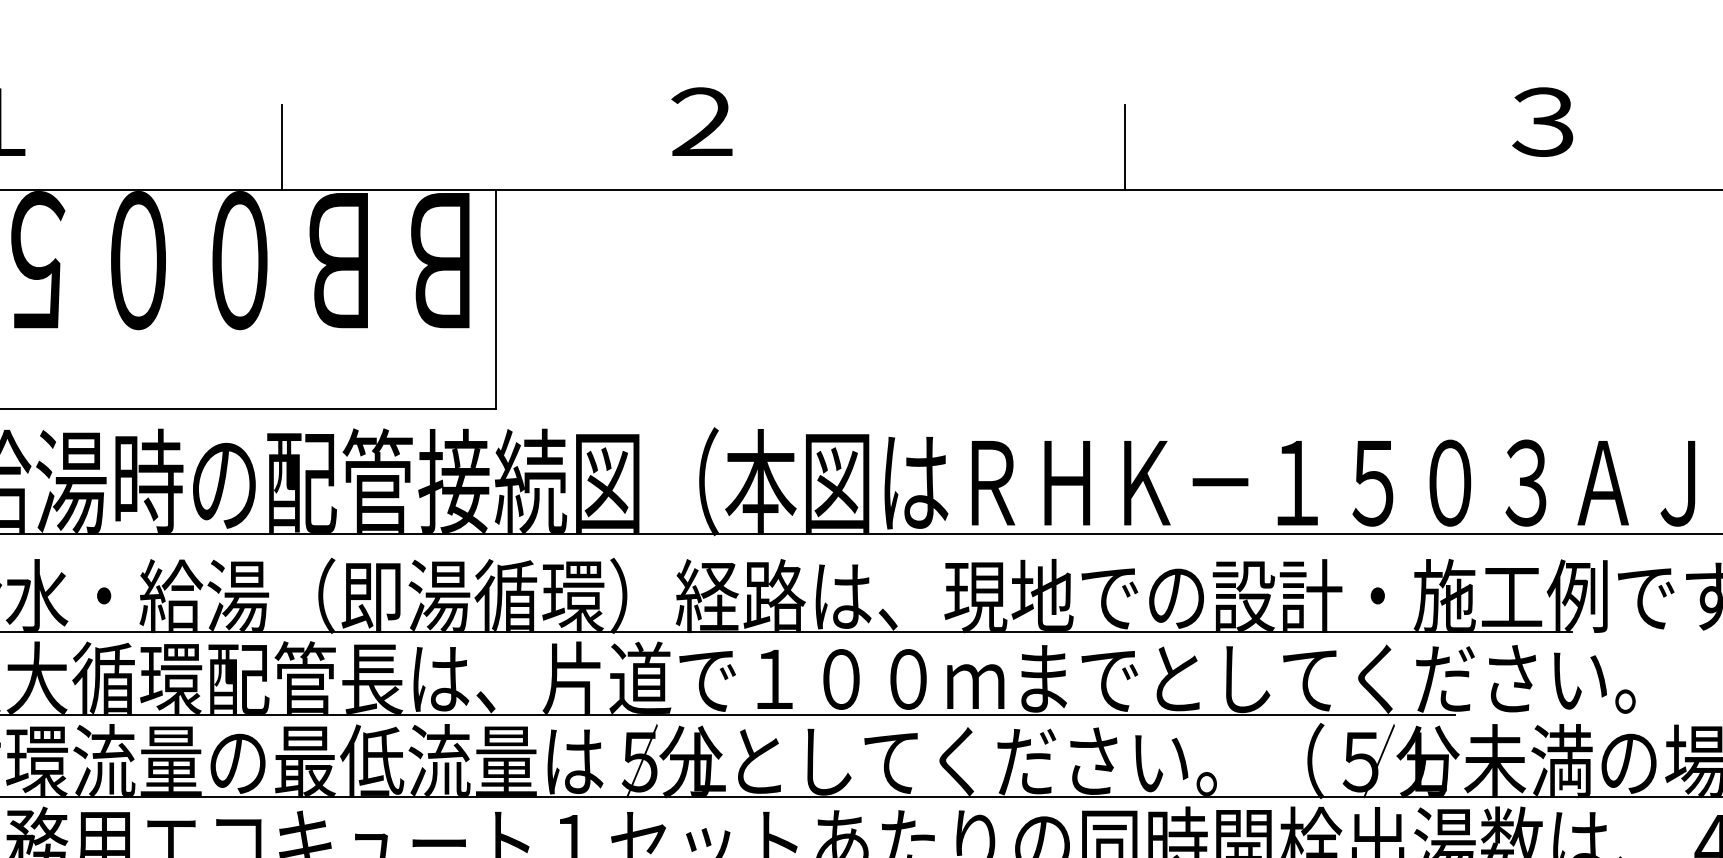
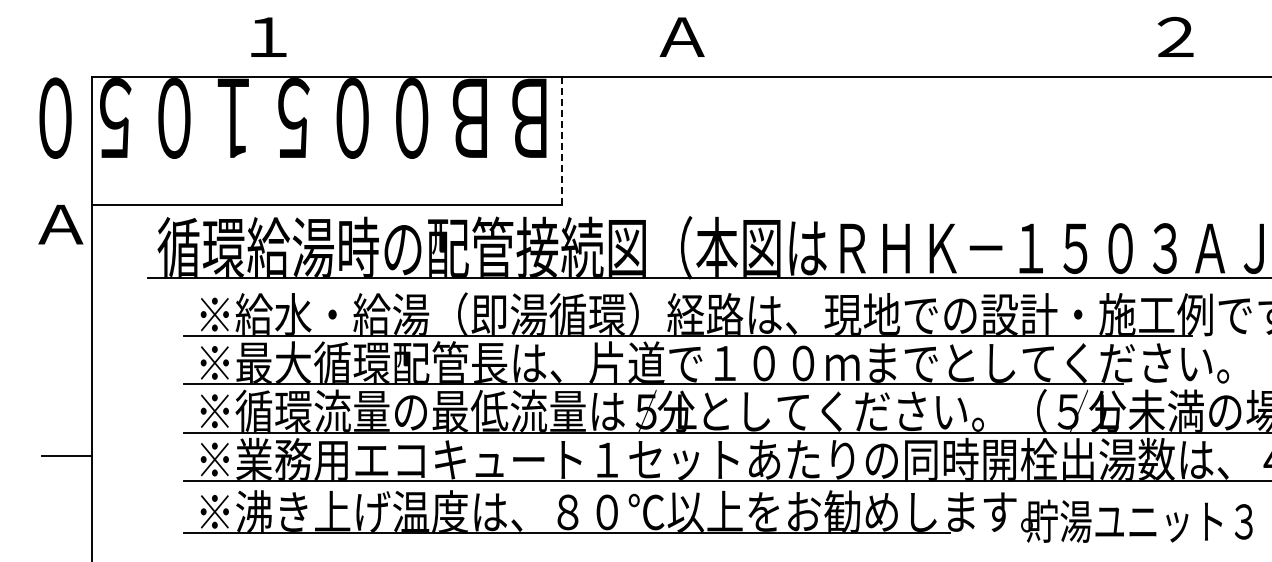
text: (700, 120) -> (681, 36), ２ -> Ａ
text: (1544, 122) -> (1175, 37), ３ -> ２
line: (281, 146) -> (436, 51), removed
line: (1123, 146) -> (929, 51), removed
line: (496, 300) -> (562, 141), solid -> dashed

